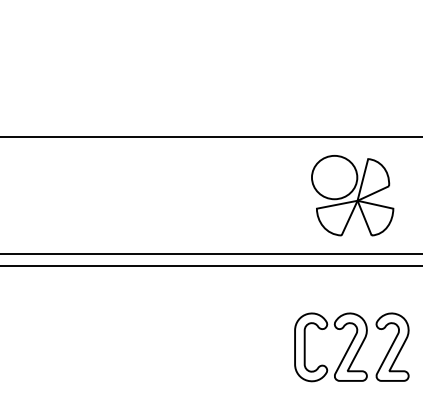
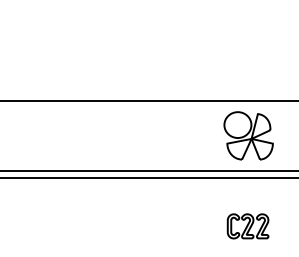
part: (350, 347) -> (247, 226), size x0.6

